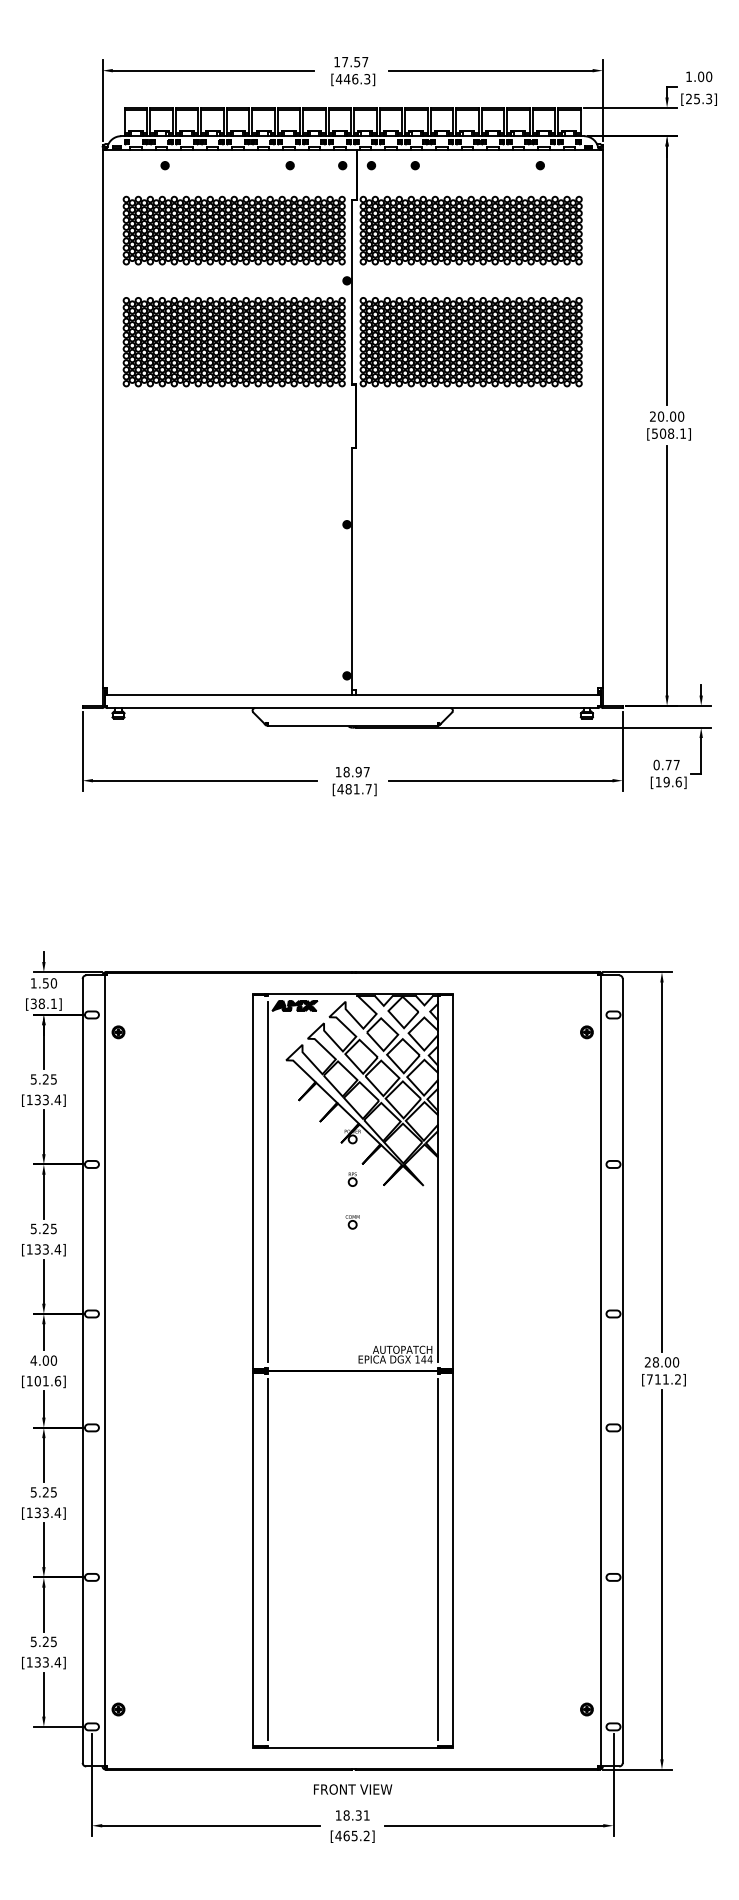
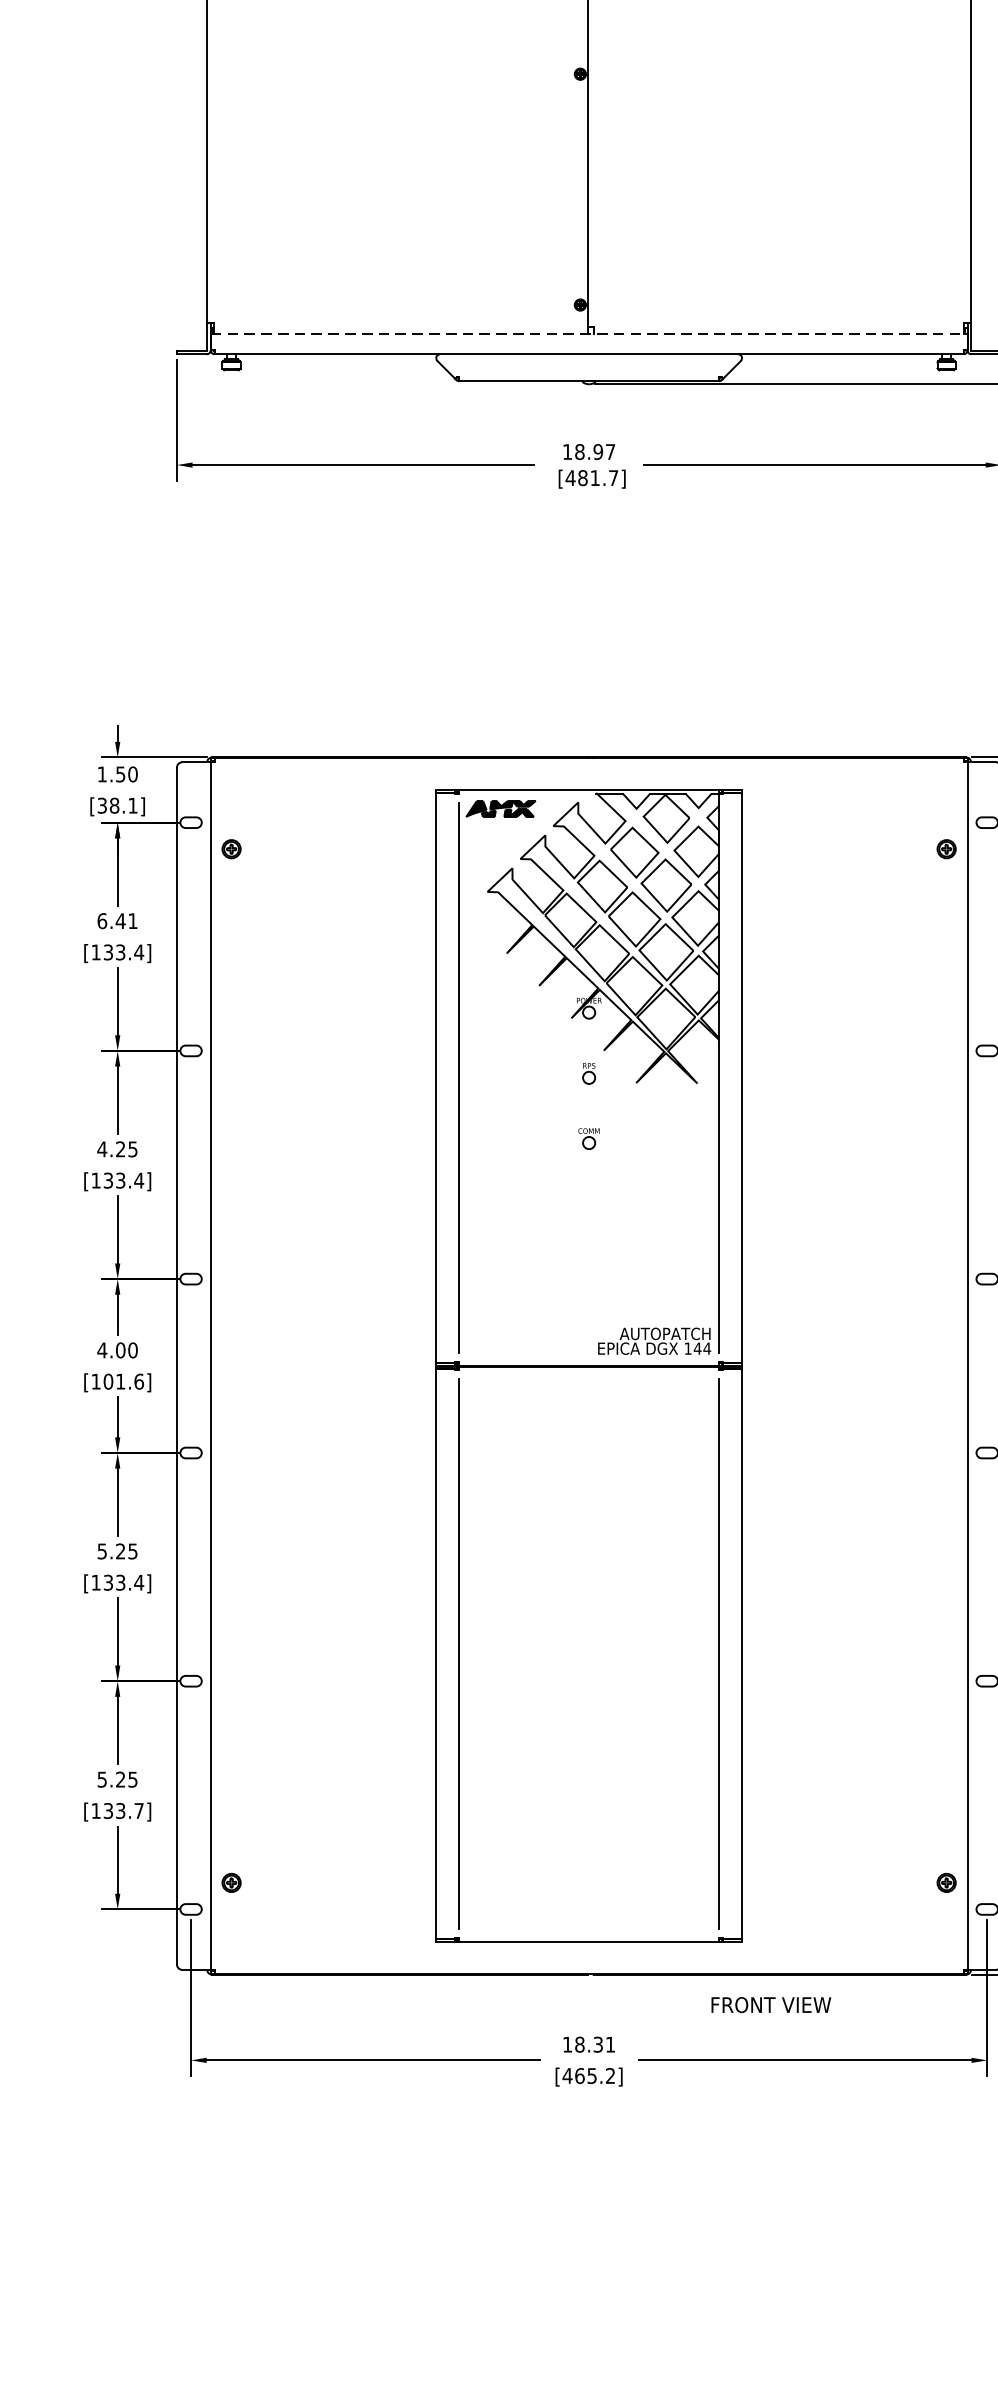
line: (352, 694) -> (588, 333), solid -> dashed
text: (43, 1079) -> (117, 921), 5.25 -> 6.41
text: (33, 1228) -> (101, 1148), 5.25 -> 4.25
text: (57, 1662) -> (138, 1811), [133.4] -> [133.7]
text: (353, 1789) -> (771, 2005), moved

